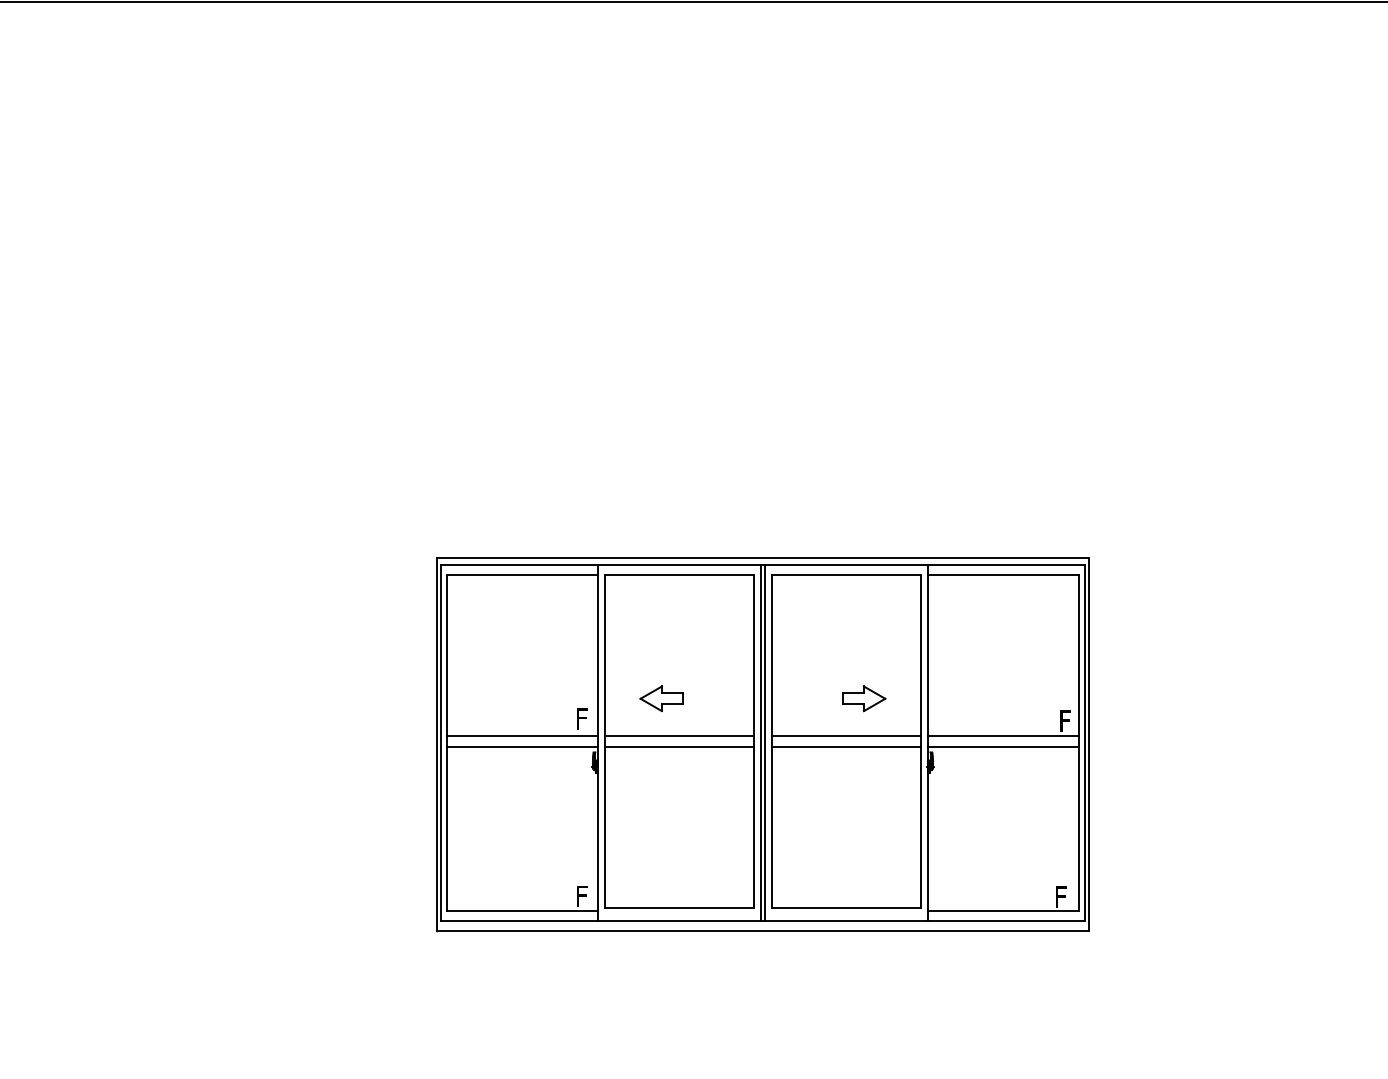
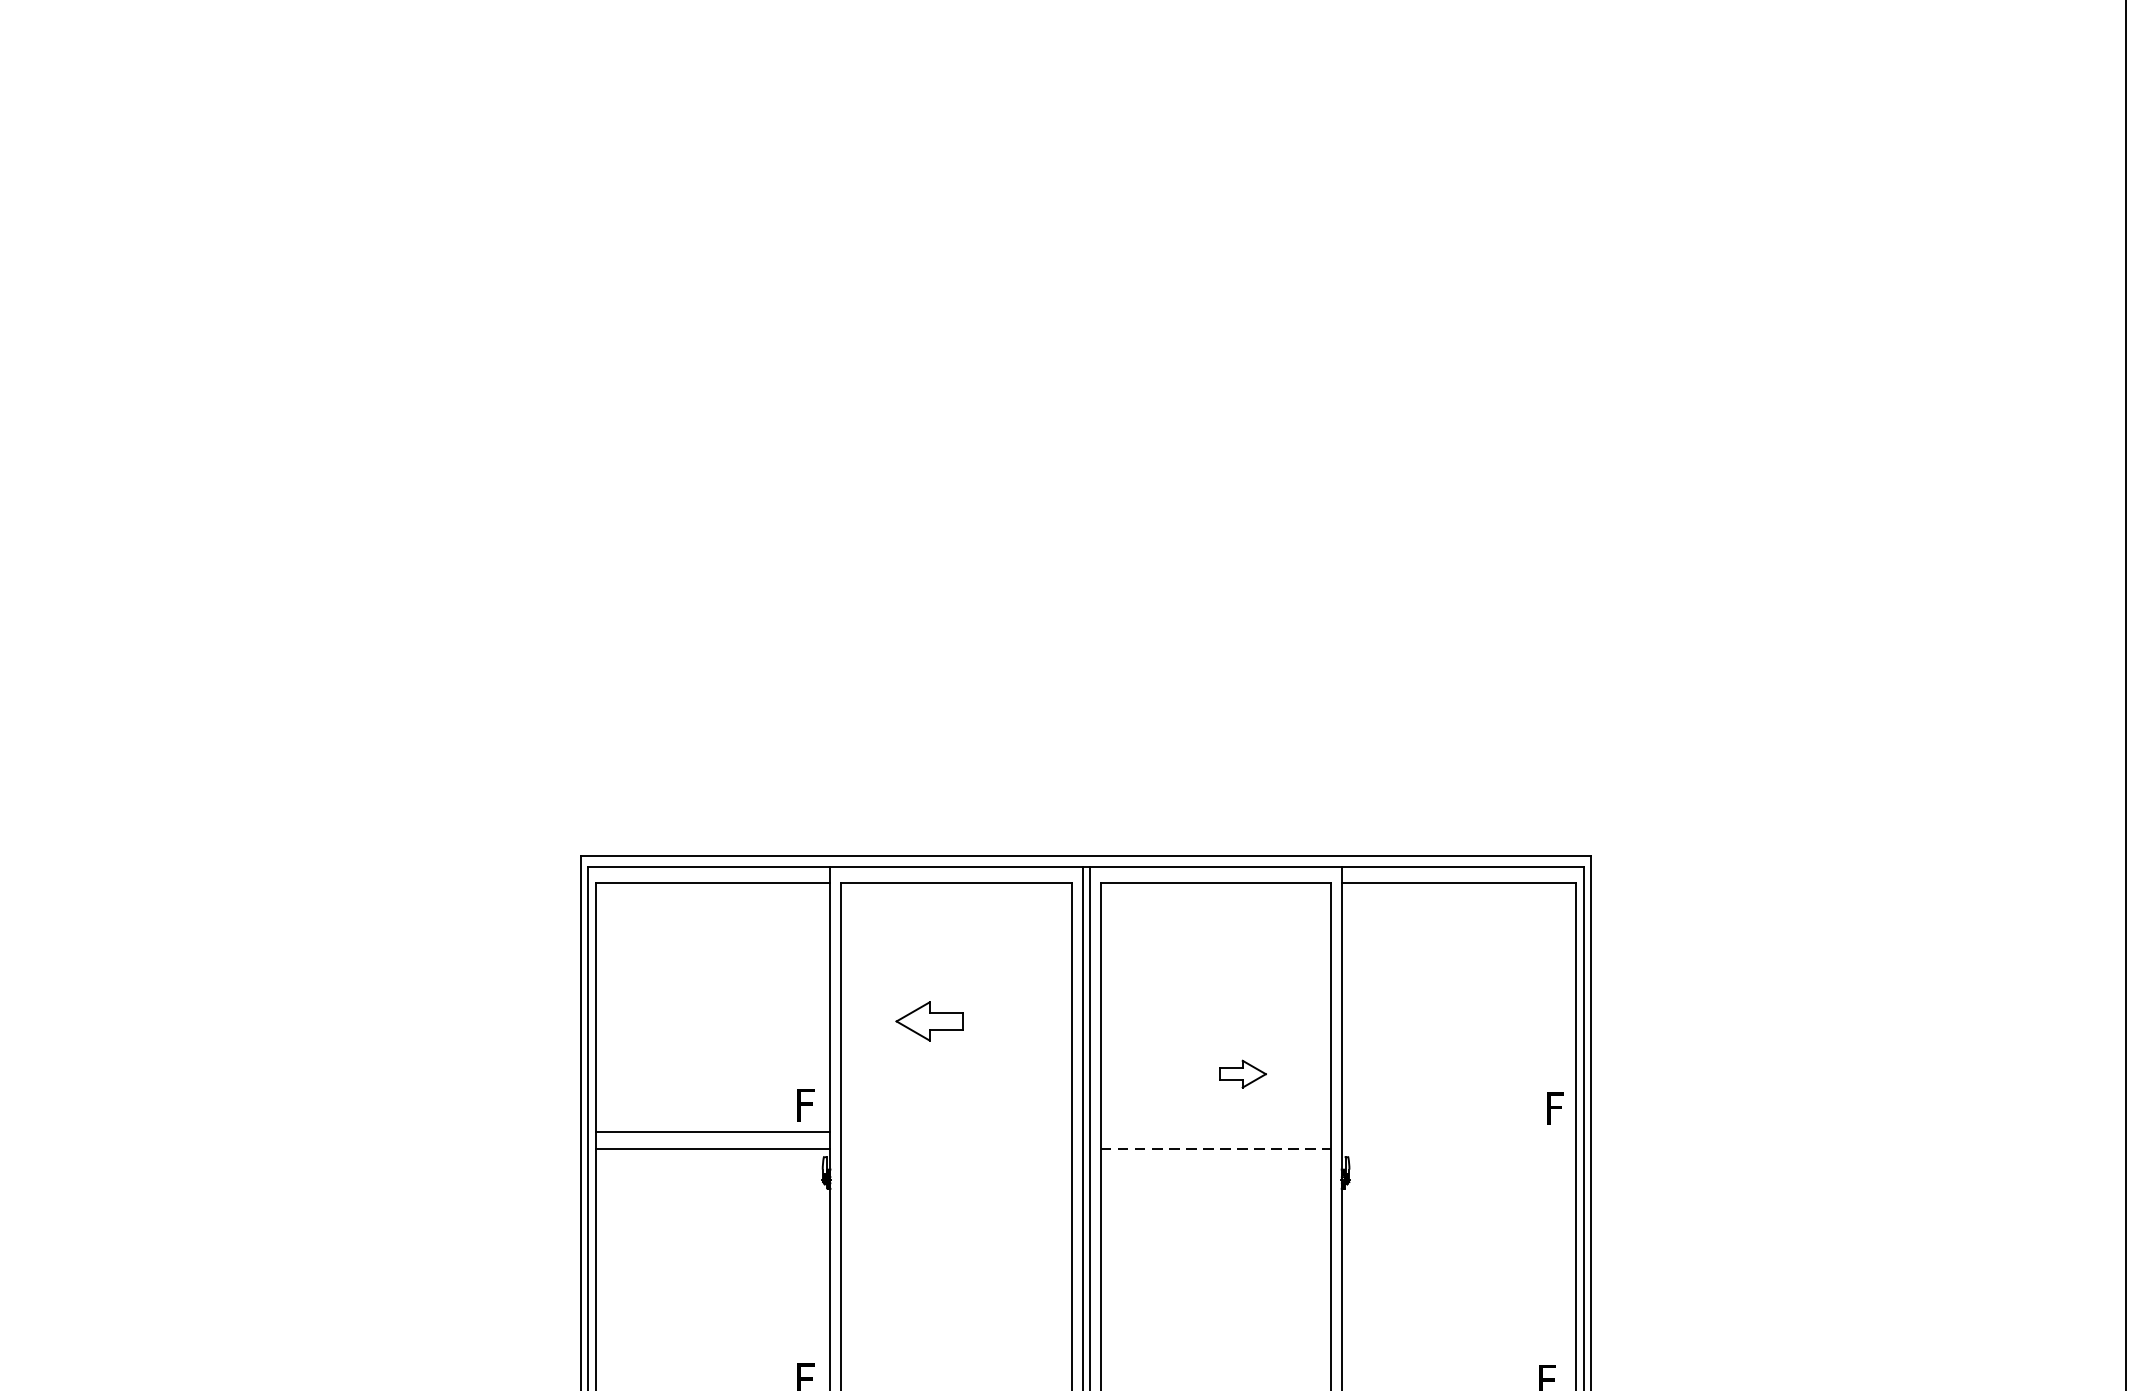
part: (661, 698) -> (928, 1020), moved
part: (864, 698) -> (1243, 1073), size x0.7
line: (679, 736) -> (956, 1132), removed
line: (846, 736) -> (1215, 1132), removed
line: (1003, 736) -> (1458, 1132), removed
line: (679, 746) -> (956, 1147), removed
line: (847, 746) -> (1217, 1147), solid -> dashed
line: (1003, 746) -> (1458, 1147), removed

